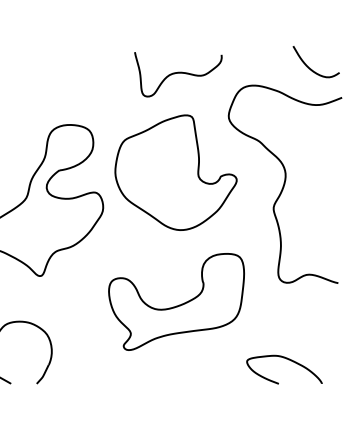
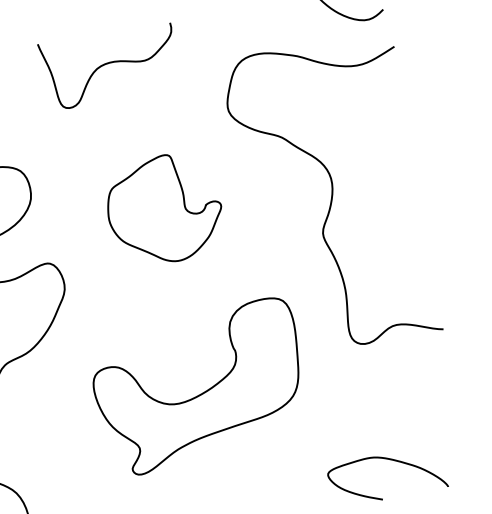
curve: (178, 73) -> (110, 63), moved
part: (175, 172) -> (163, 209), size x0.6
part: (176, 301) -> (199, 386), moved

